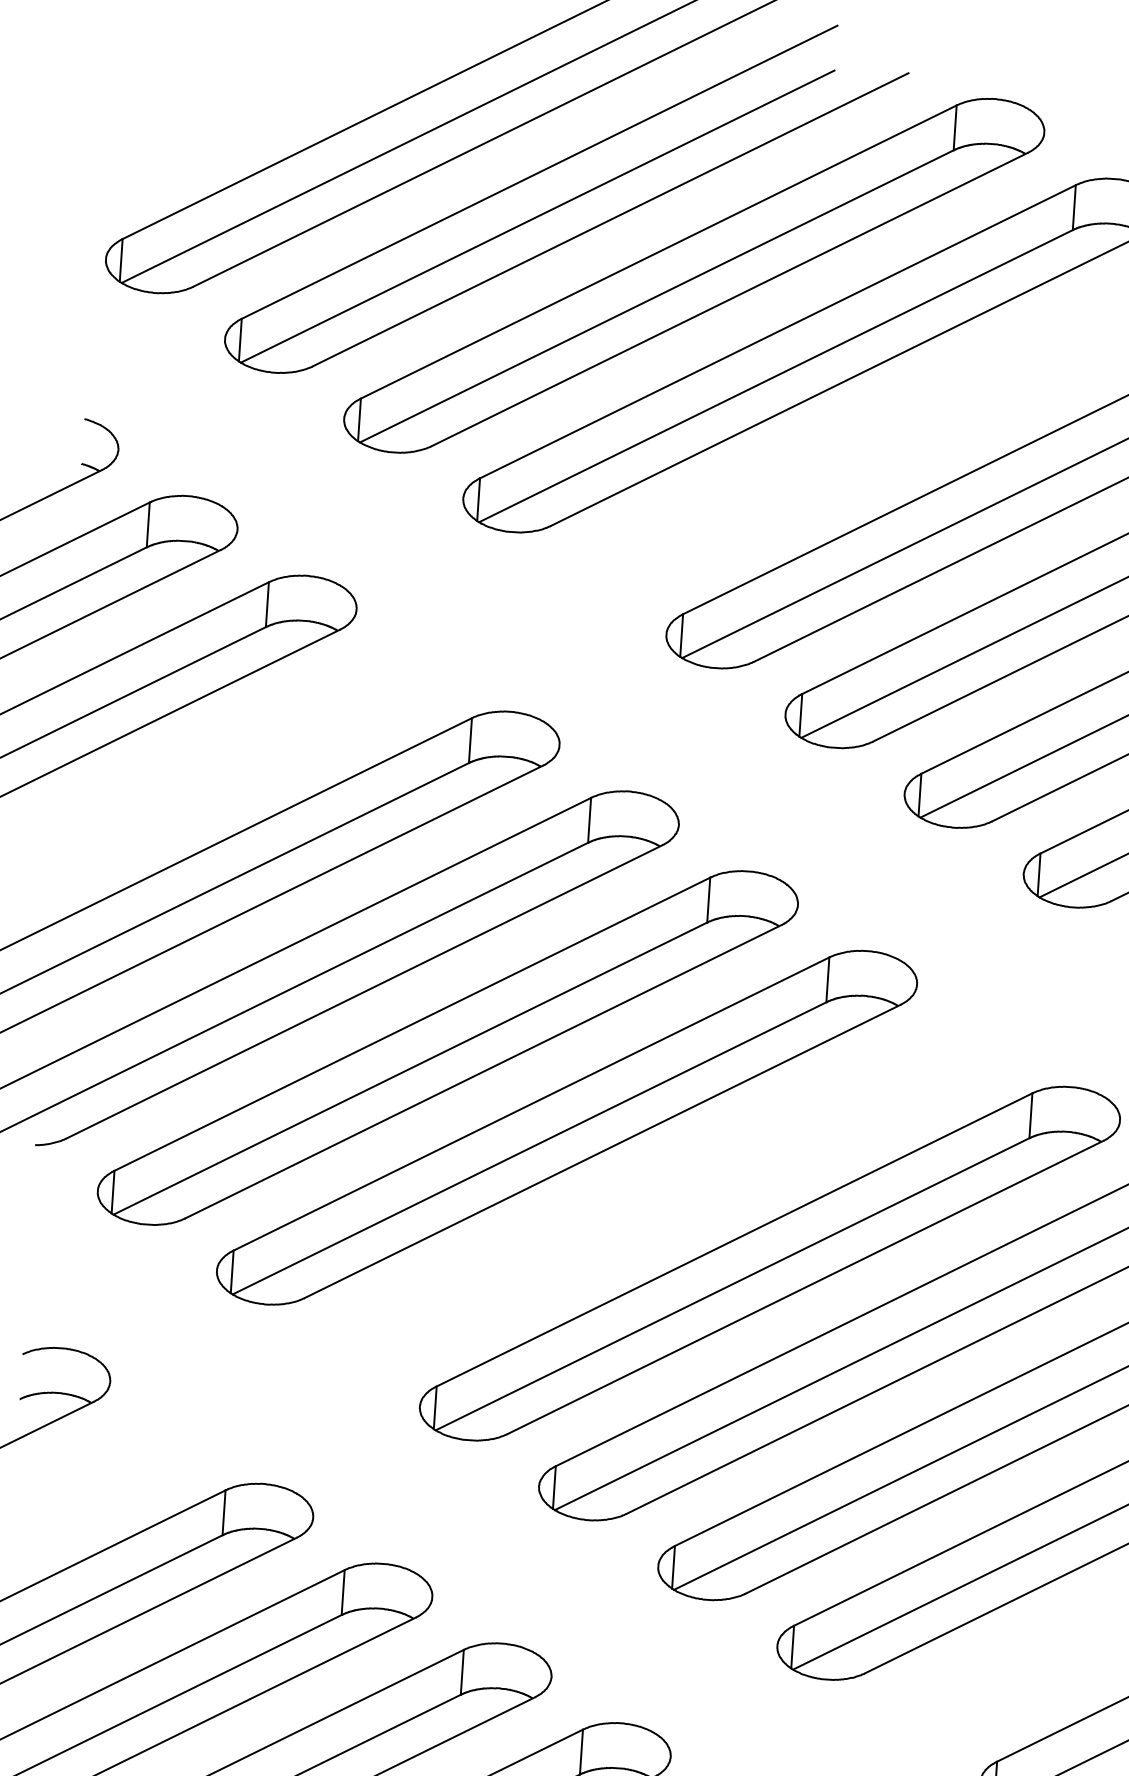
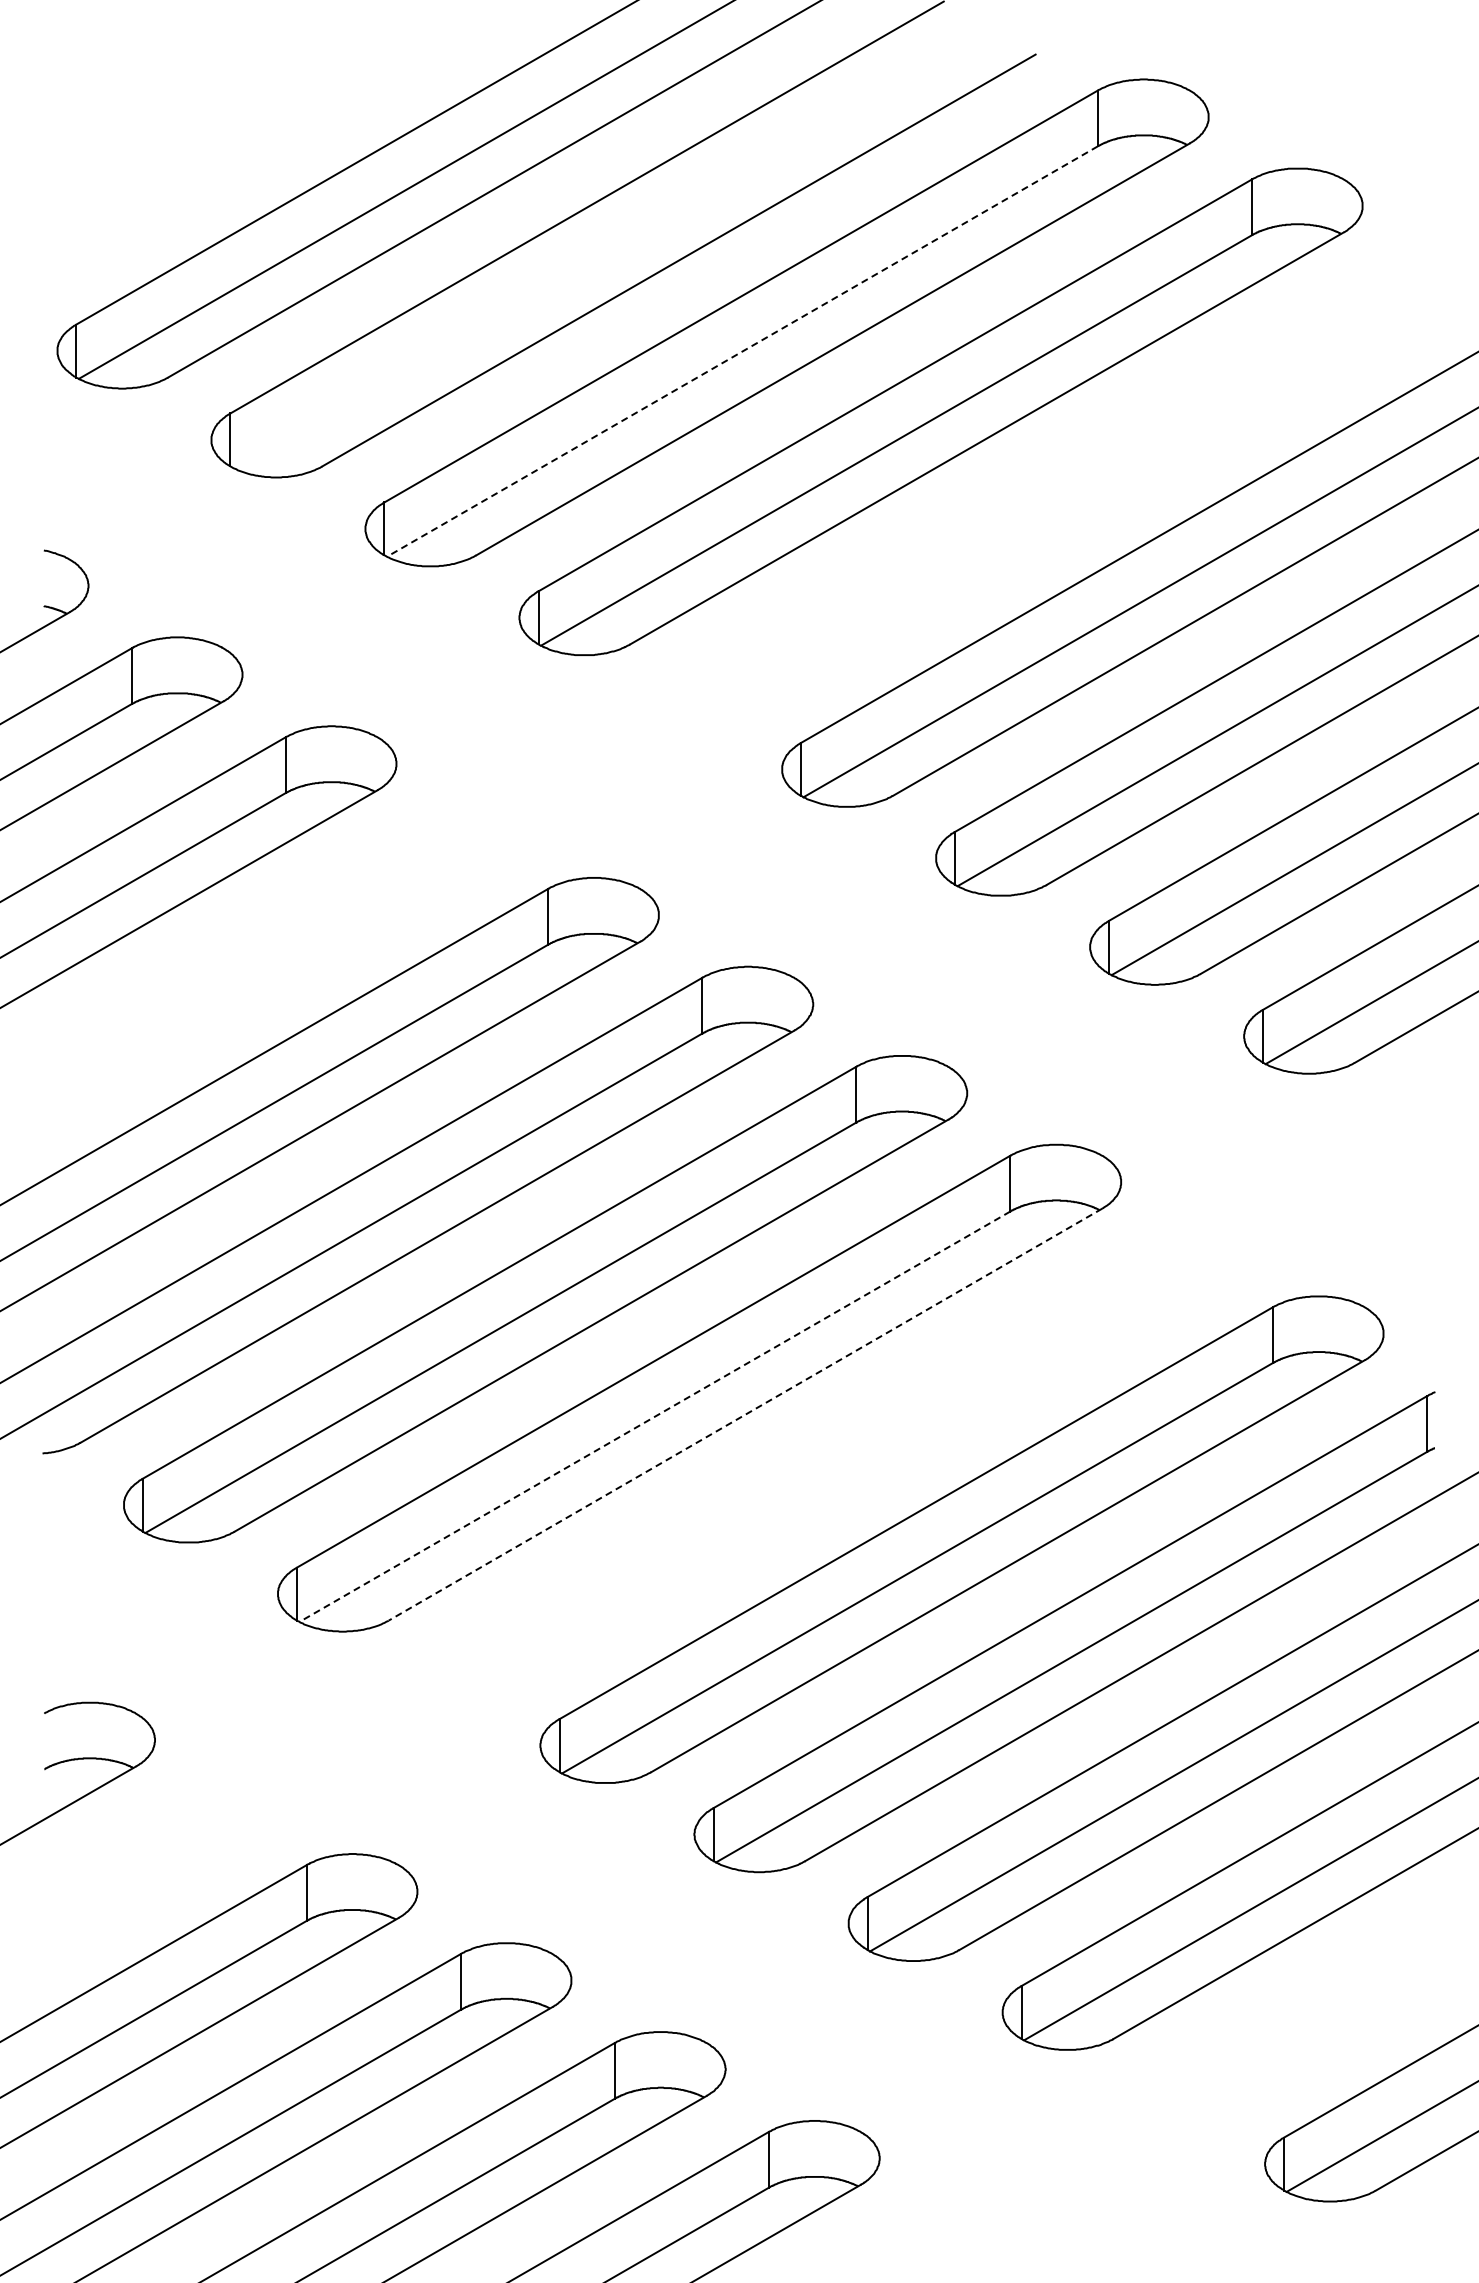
line: (536, 216) -> (587, 262), removed
line: (656, 296) -> (742, 351), solid -> dashed
line: (529, 1148) -> (654, 1416), solid -> dashed
line: (602, 1151) -> (745, 1414), solid -> dashed

